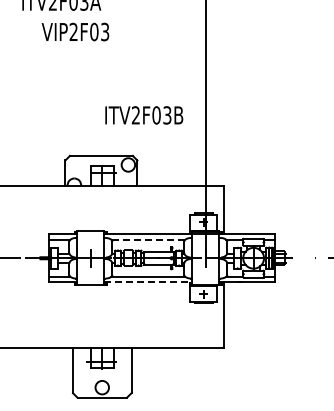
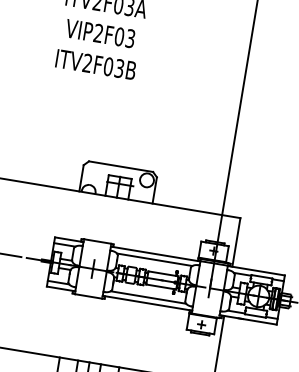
text: (75, 31) -> (100, 33), moved
text: (144, 115) -> (96, 64), moved
line: (147, 239) -> (153, 259), dashed -> solid
line: (148, 282) -> (147, 303), dashed -> solid

